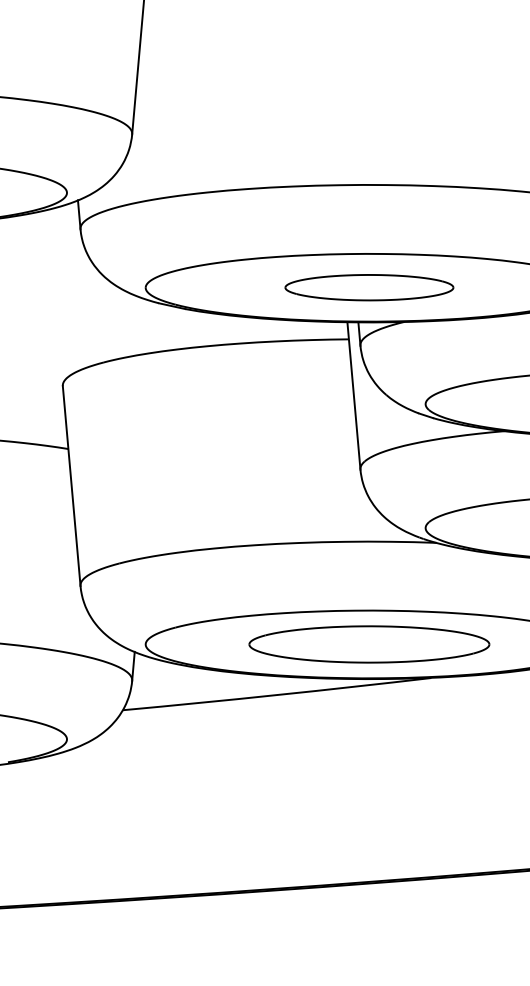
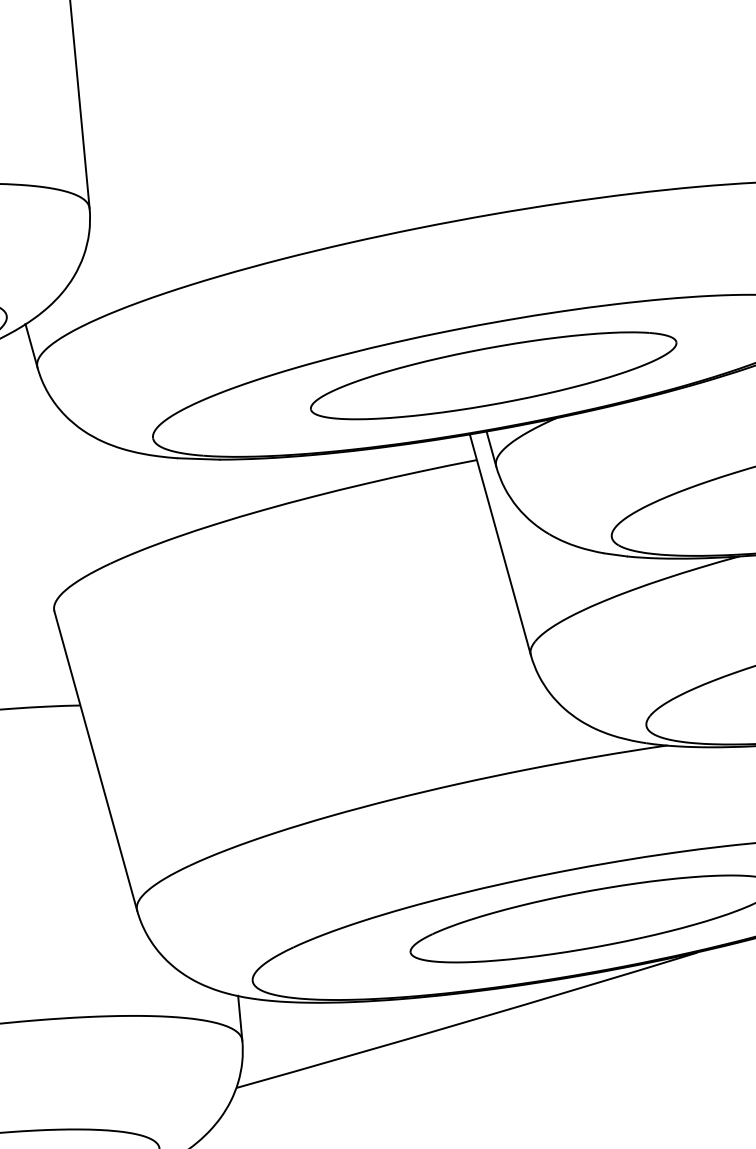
part: (369, 287) -> (493, 375), size x1.43

